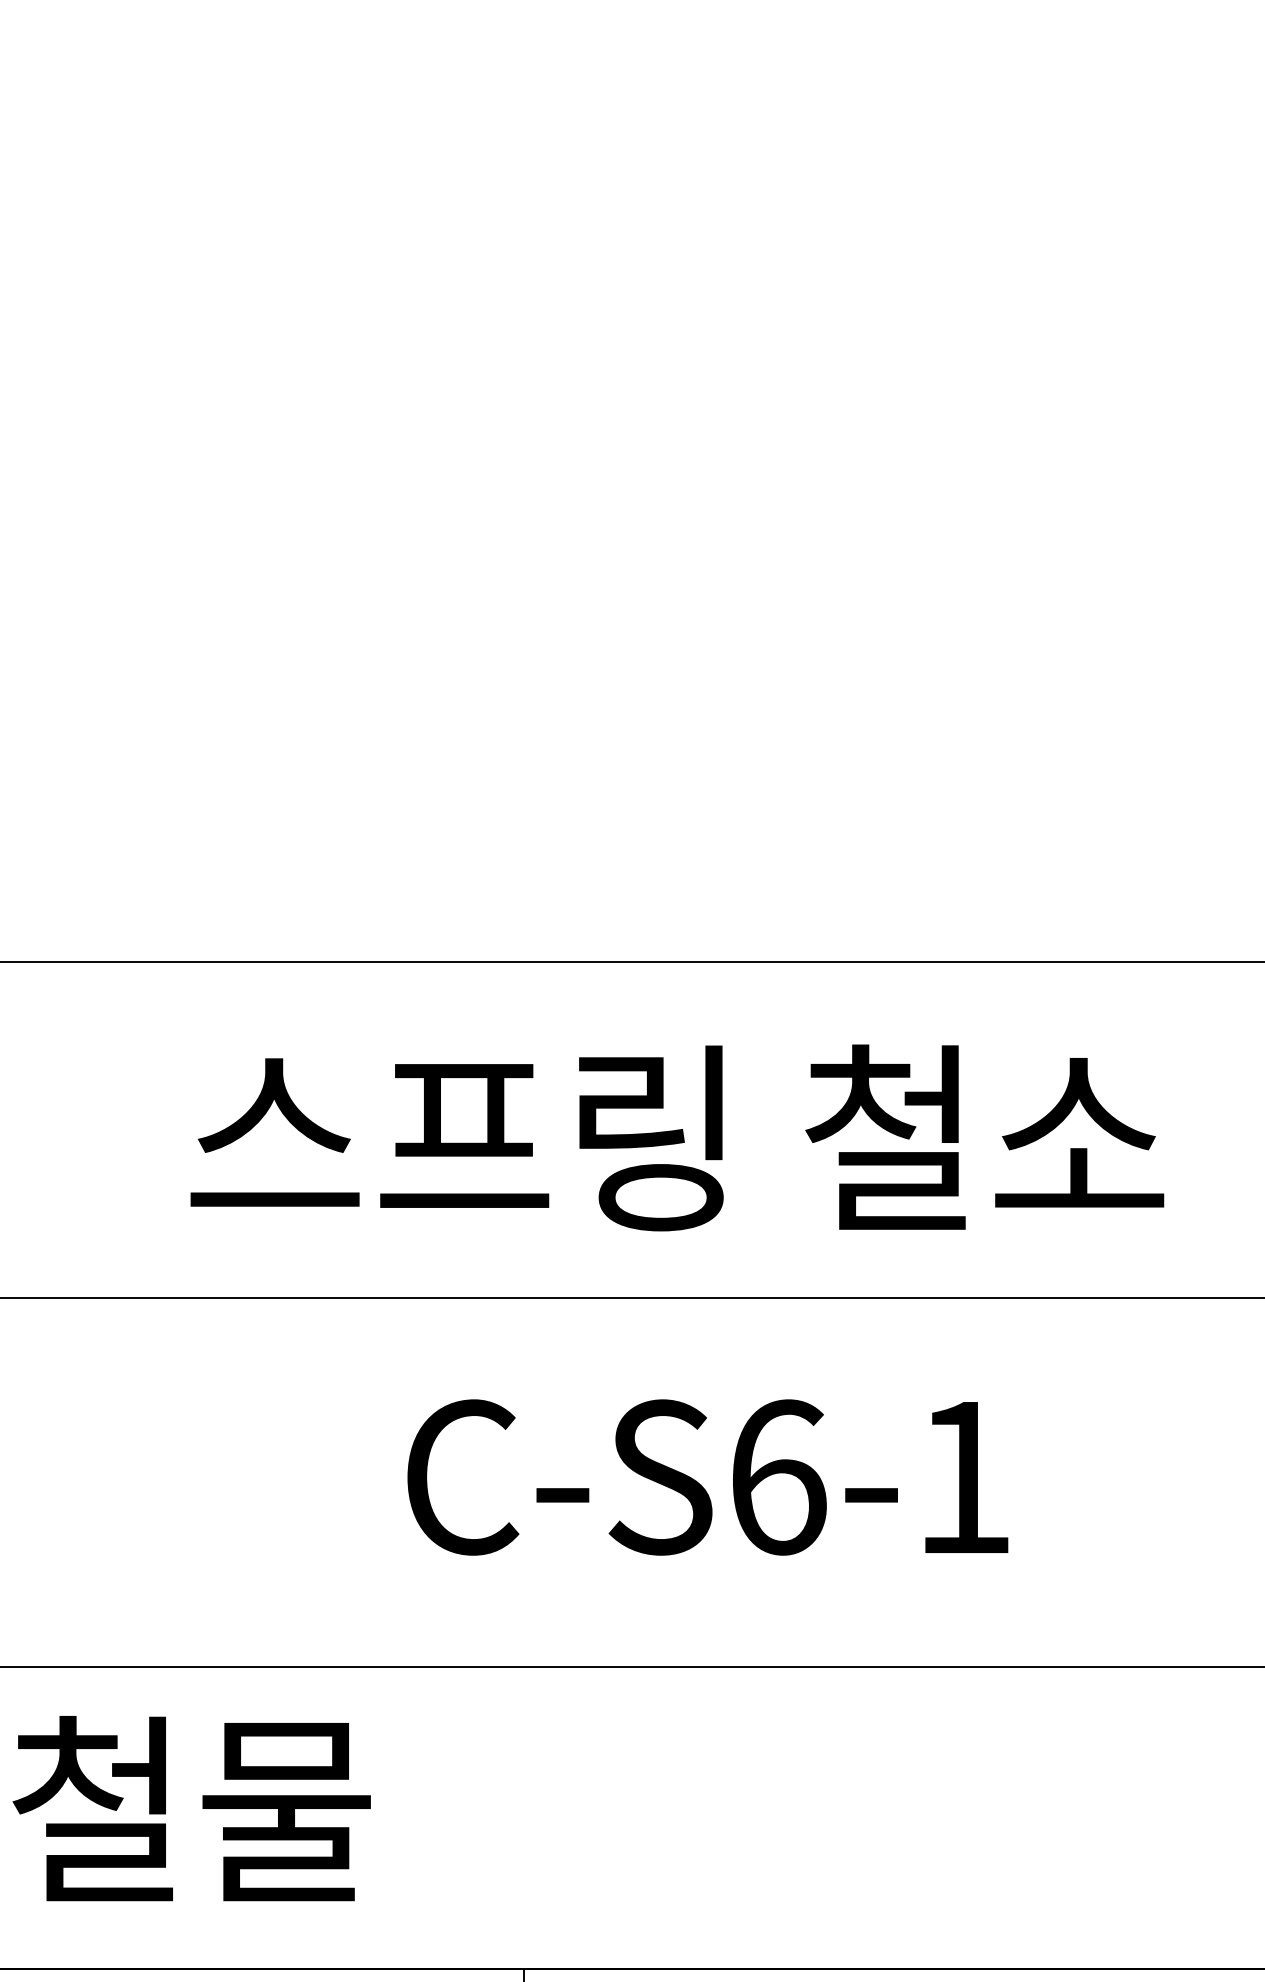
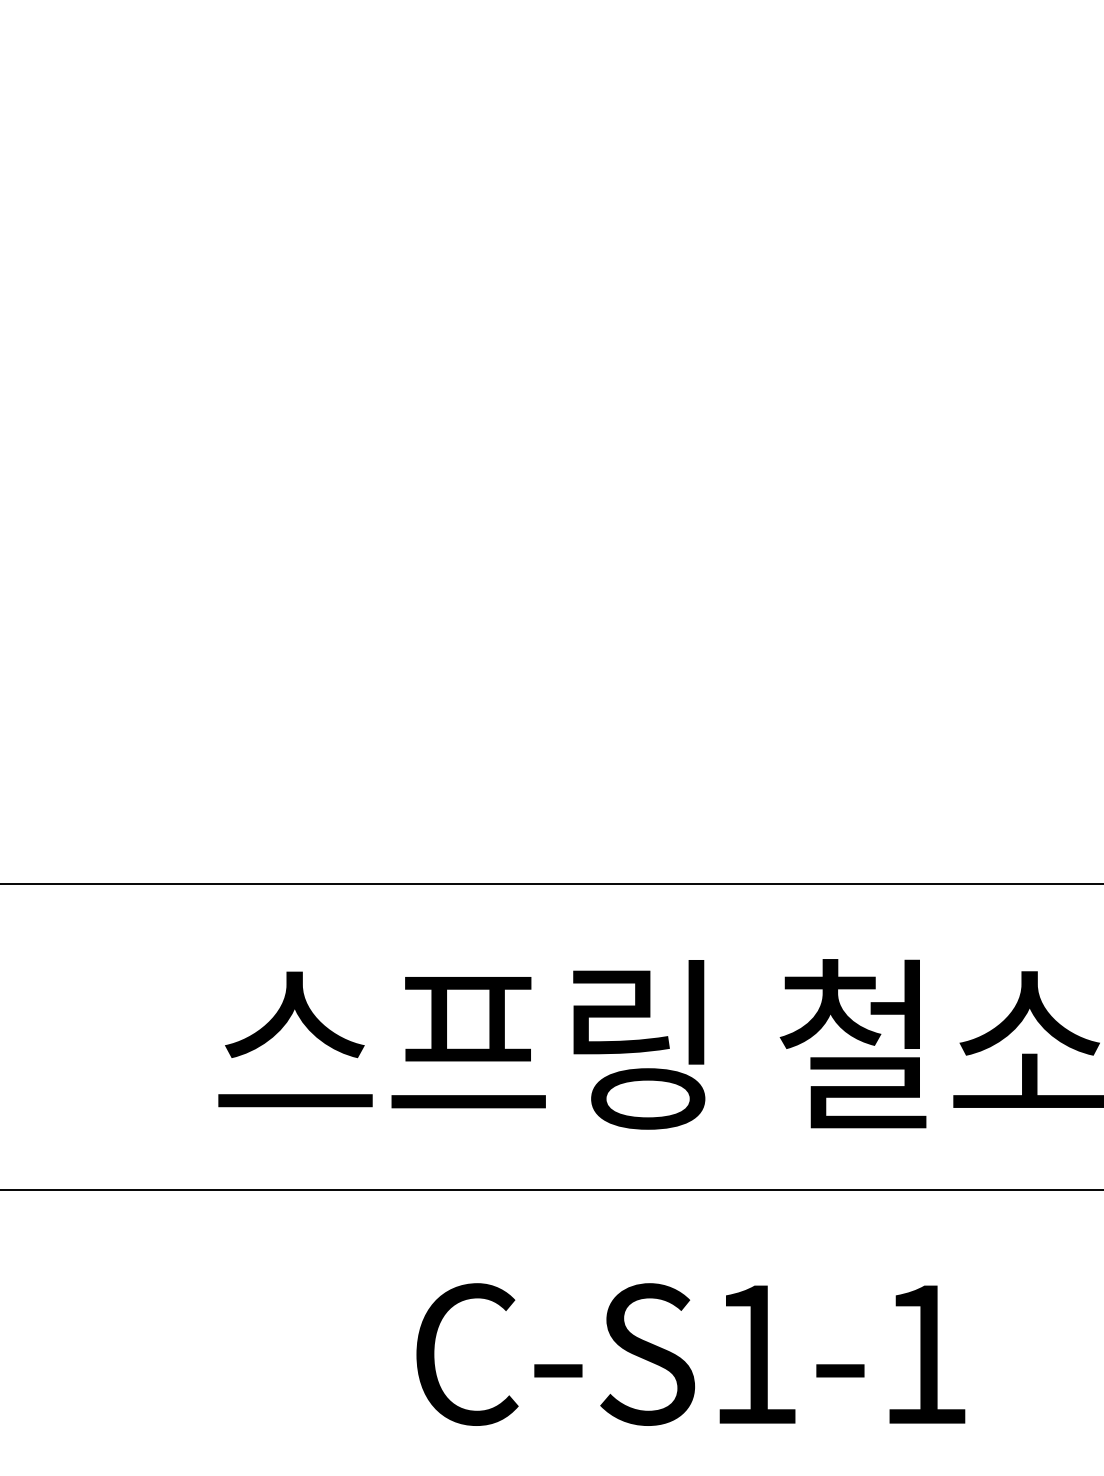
text: (779, 1477) -> (756, 1354), C-S6-1 -> C-S1-1

